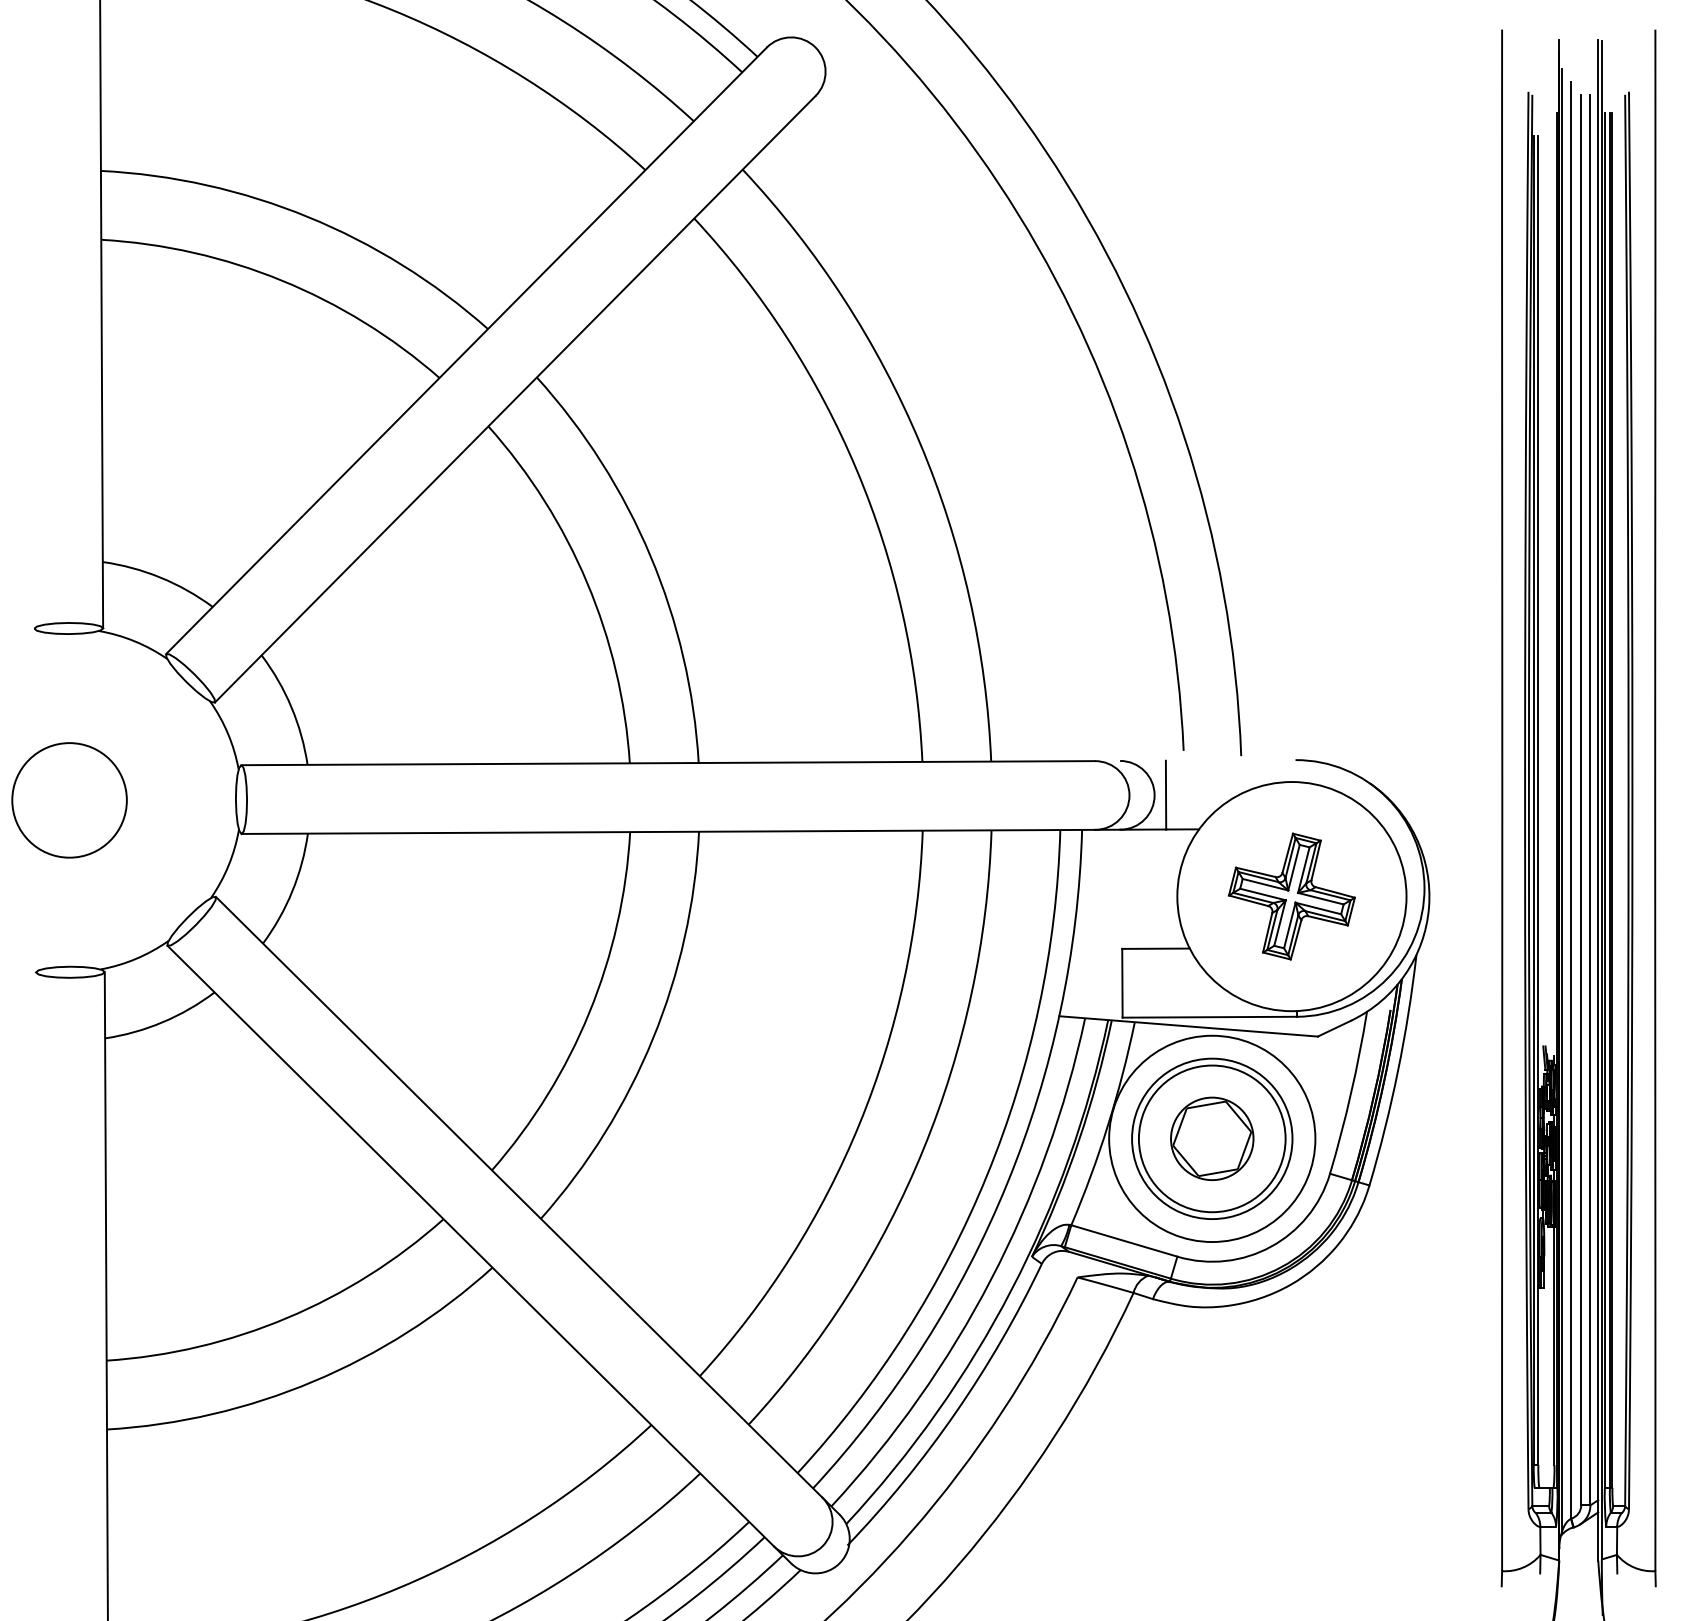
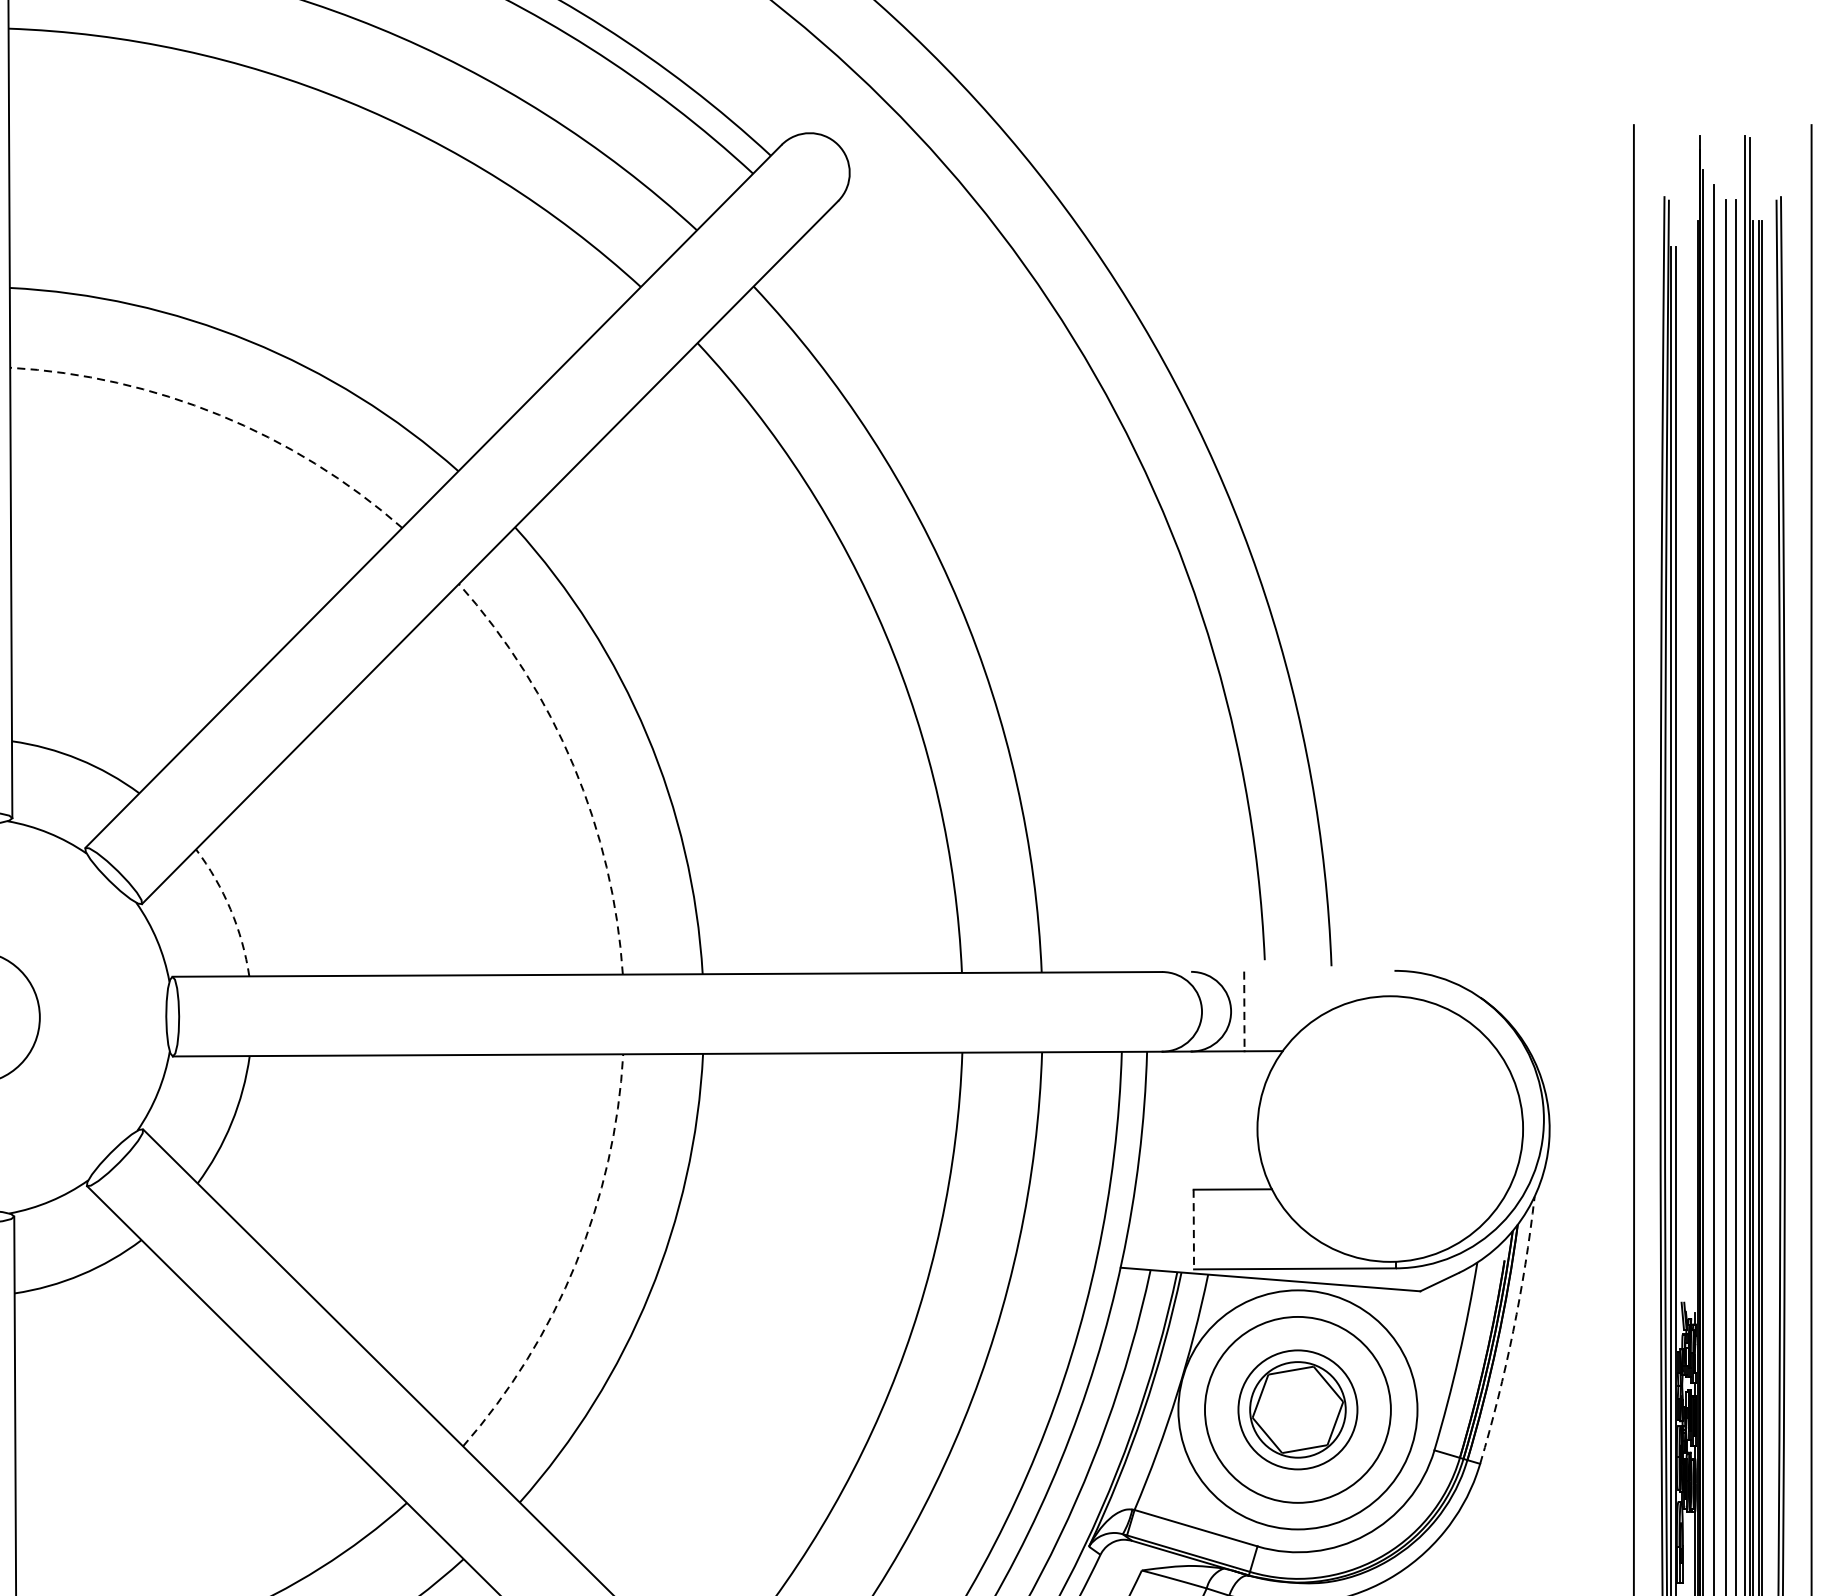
arc: (281, 280) -> (219, 414), solid -> dashed
arc: (587, 583) -> (573, 766), solid -> dashed
arc: (291, 707) -> (230, 909), solid -> dashed
line: (1166, 795) -> (1244, 1011), solid -> dashed
part: (1291, 896) -> (1389, 1128), removed
line: (1122, 983) -> (1193, 1229), solid -> dashed
arc: (589, 1012) -> (576, 1263), solid -> dashed
arc: (1397, 1071) -> (1512, 1331), solid -> dashed
circle: (1211, 1138) -> (1297, 1409), size x0.7

